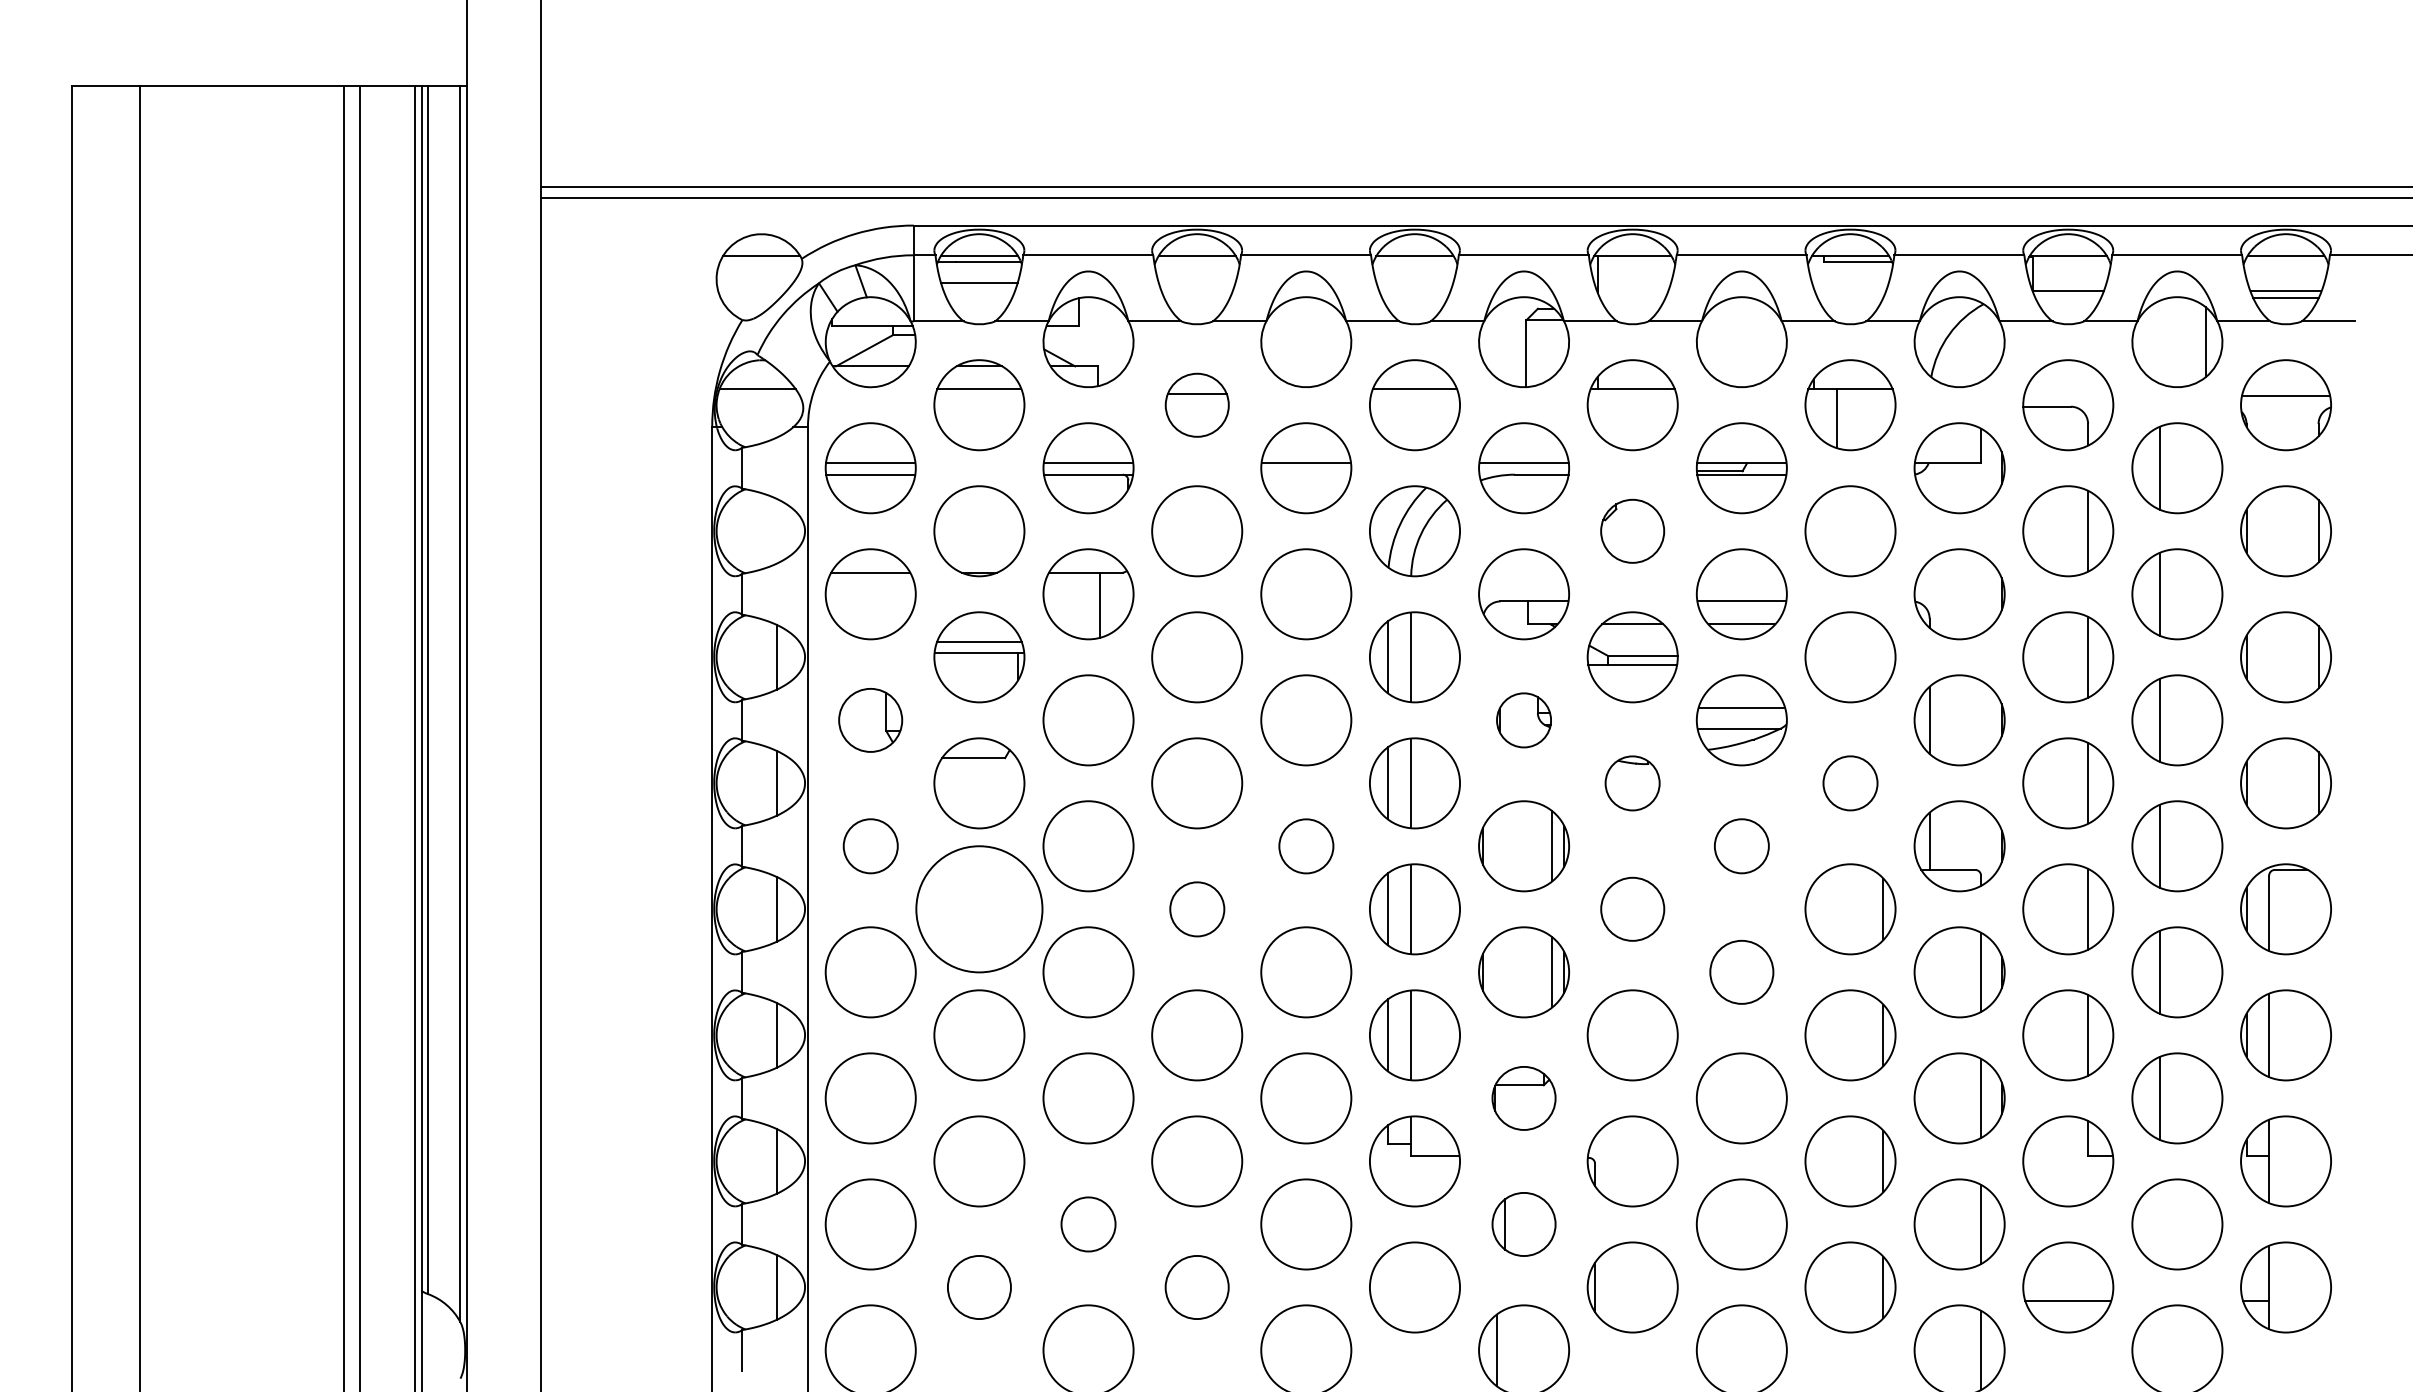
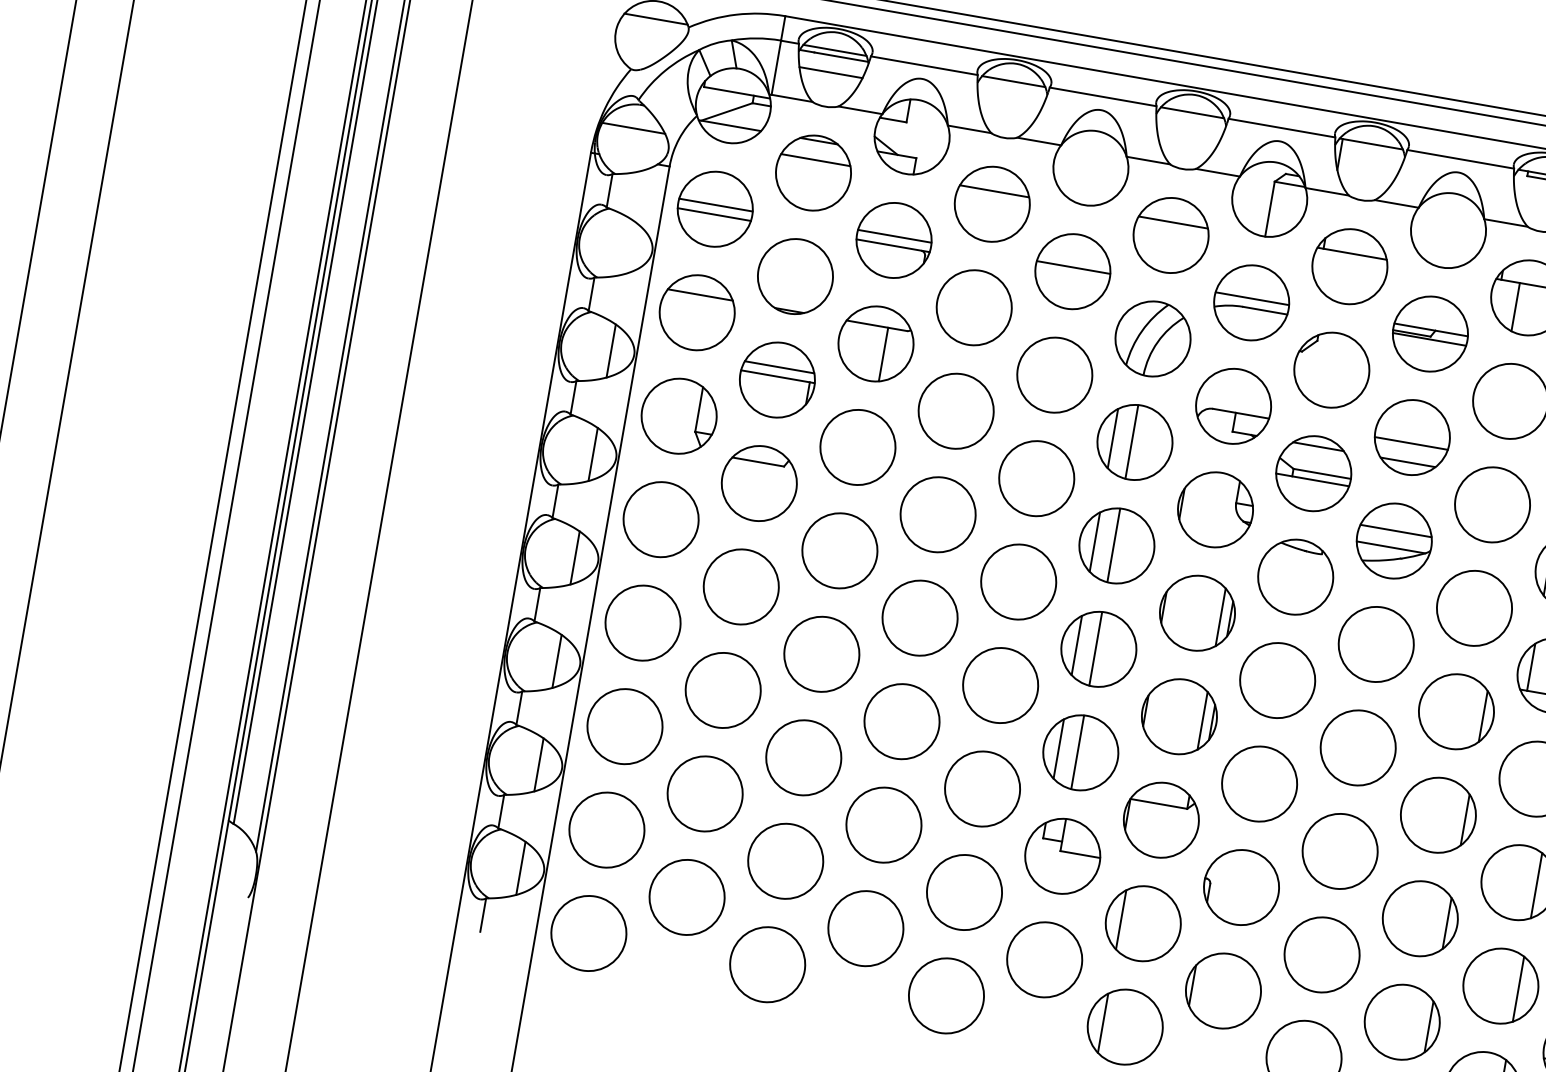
part: (1197, 405) -> (992, 204), size x1.43
part: (1632, 531) -> (1331, 370), size x1.43
part: (870, 720) -> (678, 416), size x1.43
part: (1523, 720) -> (1215, 509), size x1.67
part: (1632, 783) -> (1295, 577), size x1.67
circle: (1850, 783) -> (1474, 608), size x1.67
circle: (870, 846) -> (660, 519), size x1.67
circle: (1306, 846) -> (1018, 582), size x1.67
circle: (1741, 846) -> (1375, 644), size x1.67
circle: (979, 909) -> (741, 587), size x0.71
circle: (1197, 909) -> (920, 618), size x1.67
circle: (1632, 909) -> (1277, 680), size x1.43
circle: (1741, 972) -> (1357, 748), size x1.43
part: (1523, 1098) -> (1160, 820), size x1.43
circle: (1088, 1224) -> (785, 861), size x1.67
part: (1523, 1224) -> (1142, 923), size x1.43
circle: (979, 1287) -> (687, 897), size x1.43
circle: (1197, 1287) -> (866, 928), size x1.43

